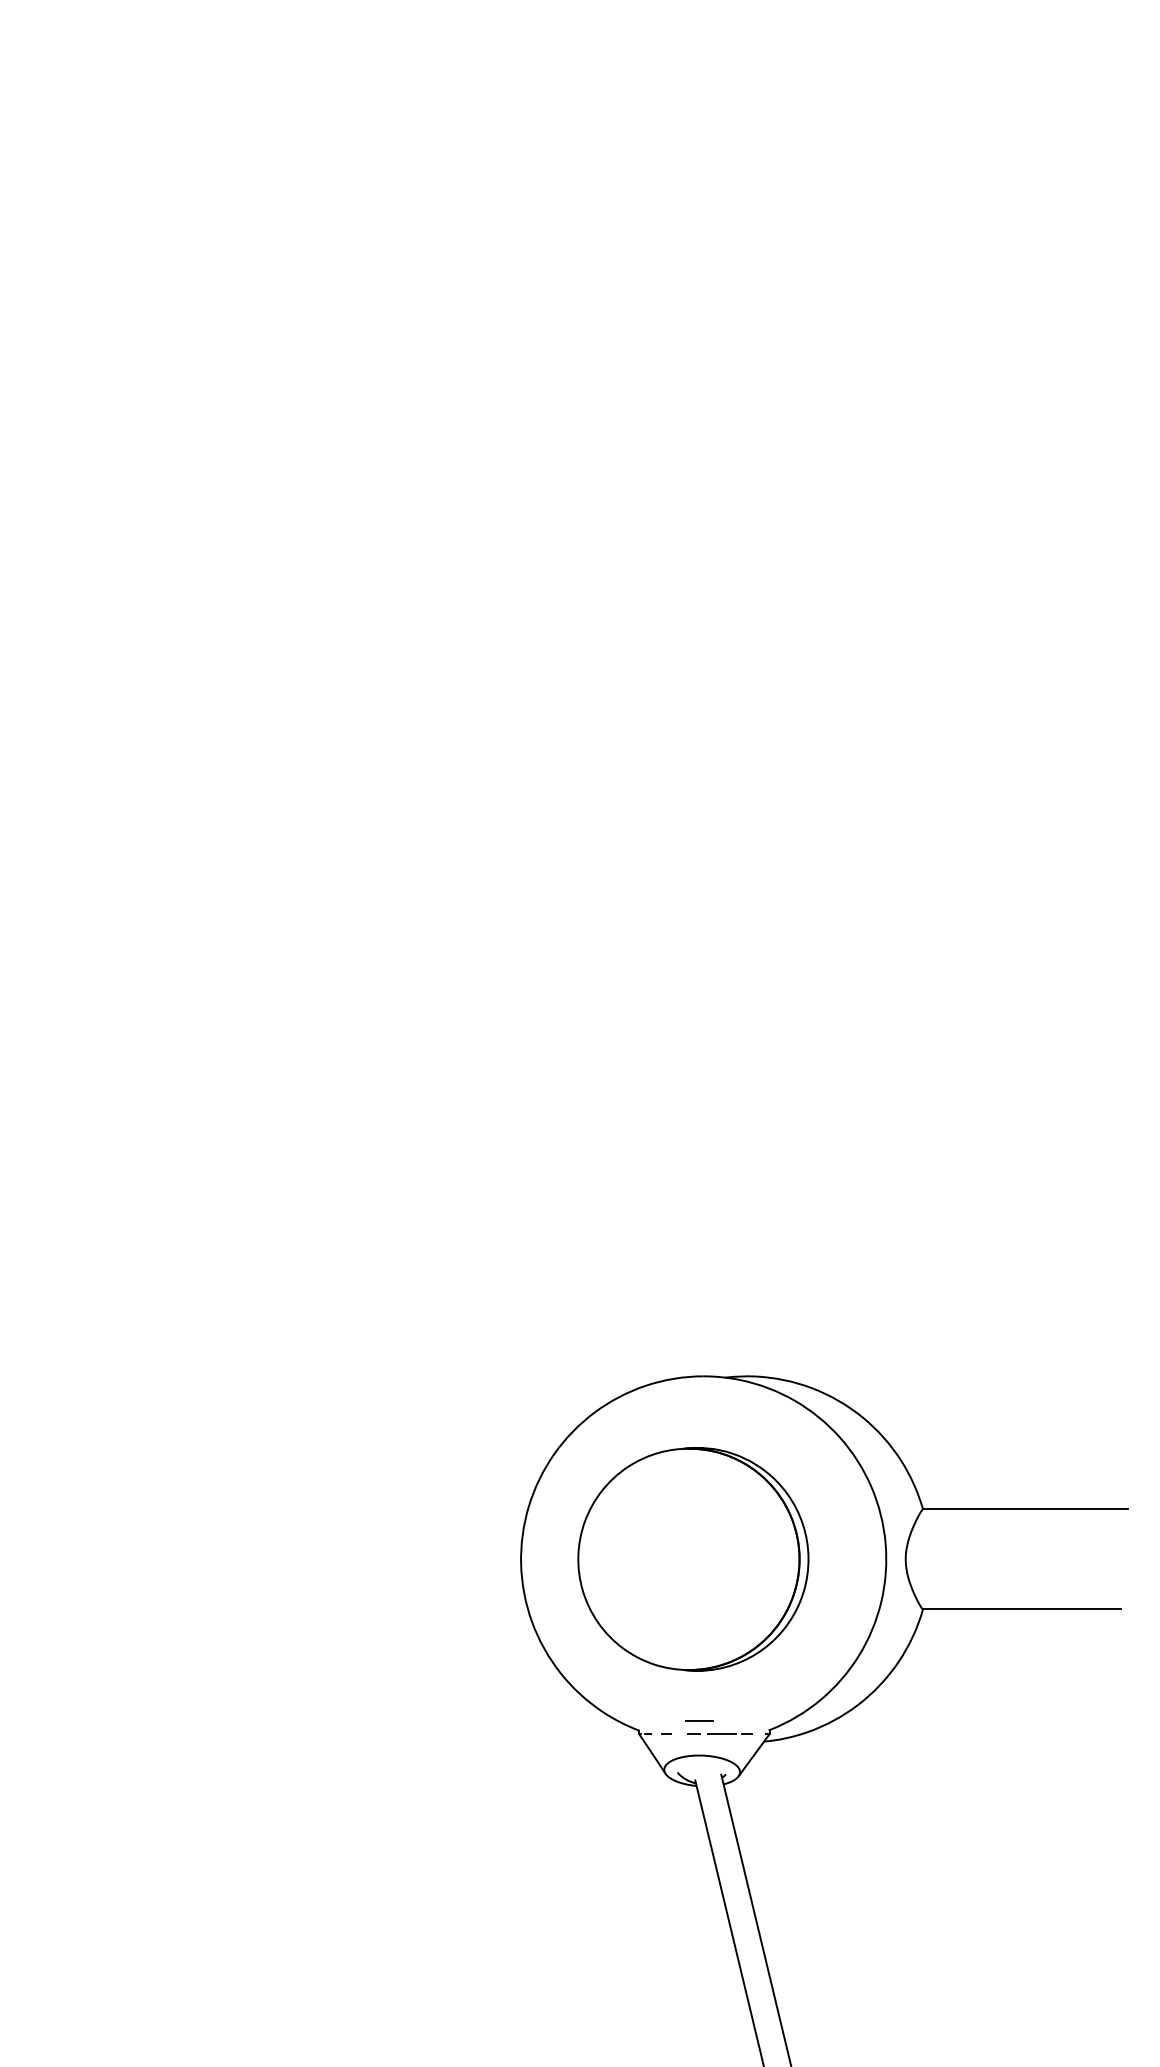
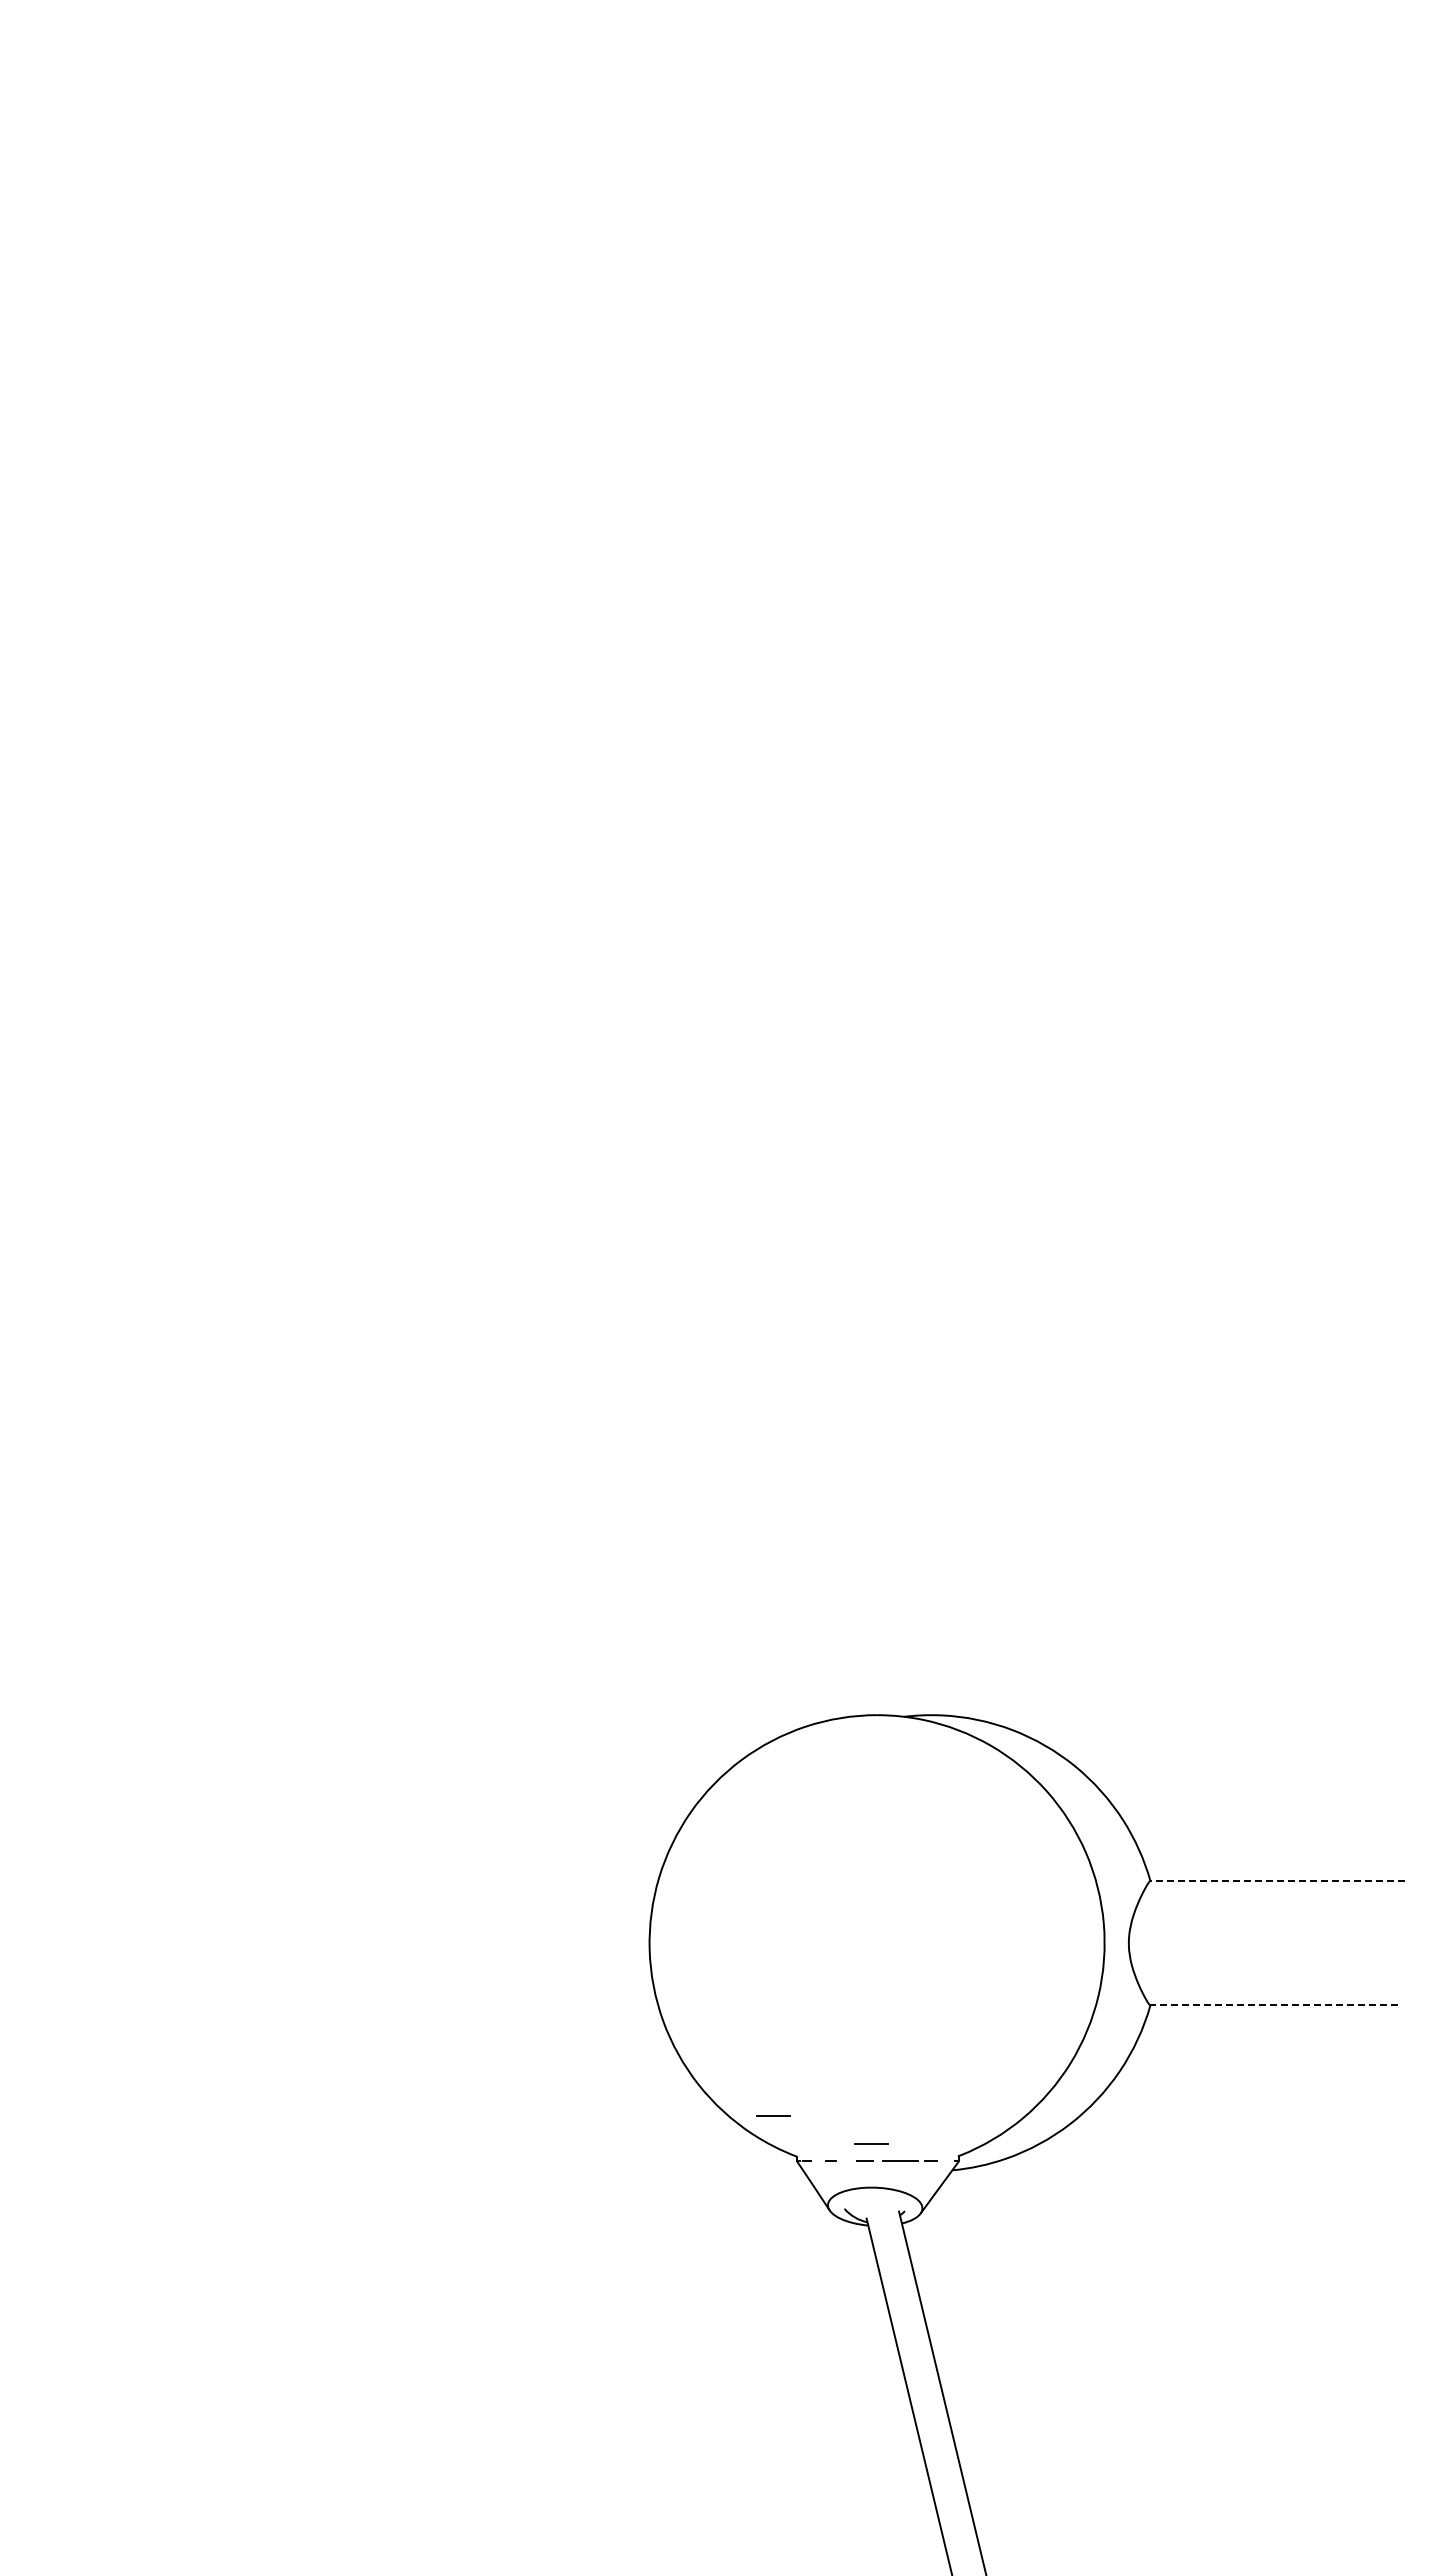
line: (1025, 1509) -> (1277, 1881), solid -> dashed
part: (693, 1559) -> (864, 1943), removed
line: (1021, 1609) -> (1273, 2005), solid -> dashed
line: (620, 1697) -> (773, 2115), added

